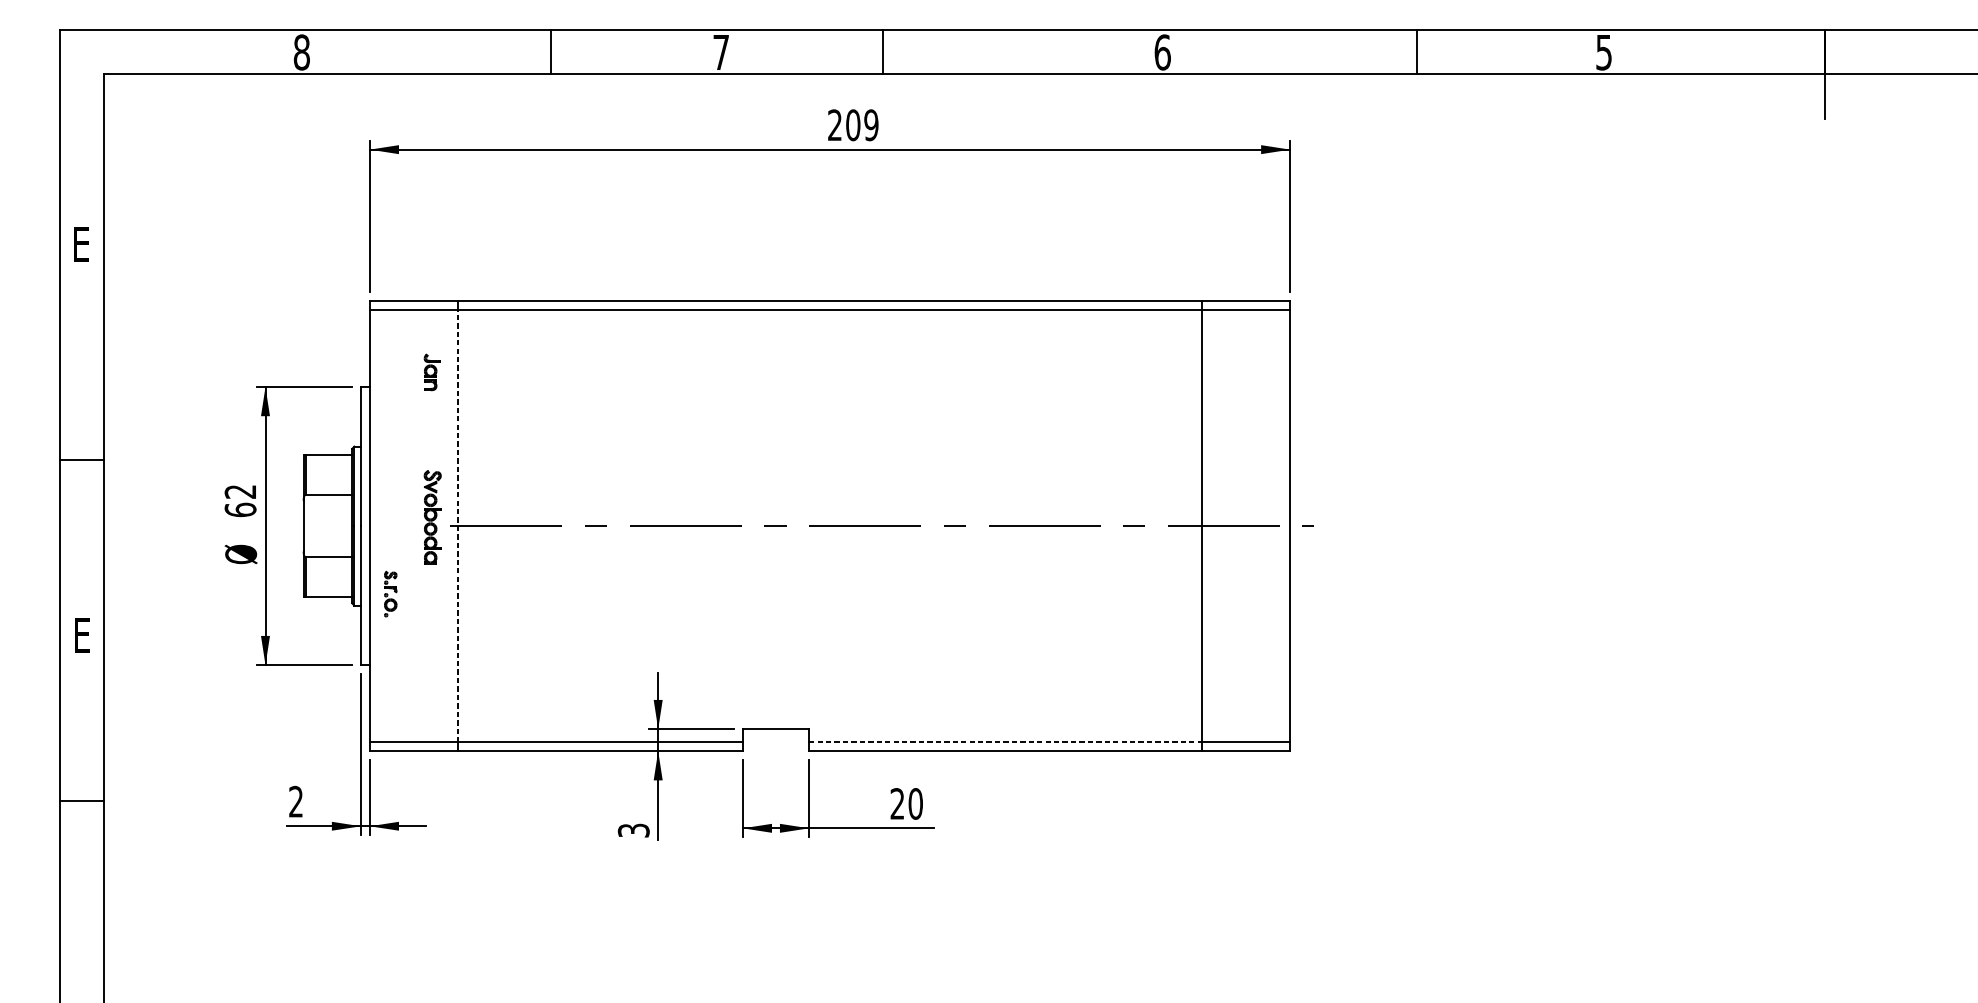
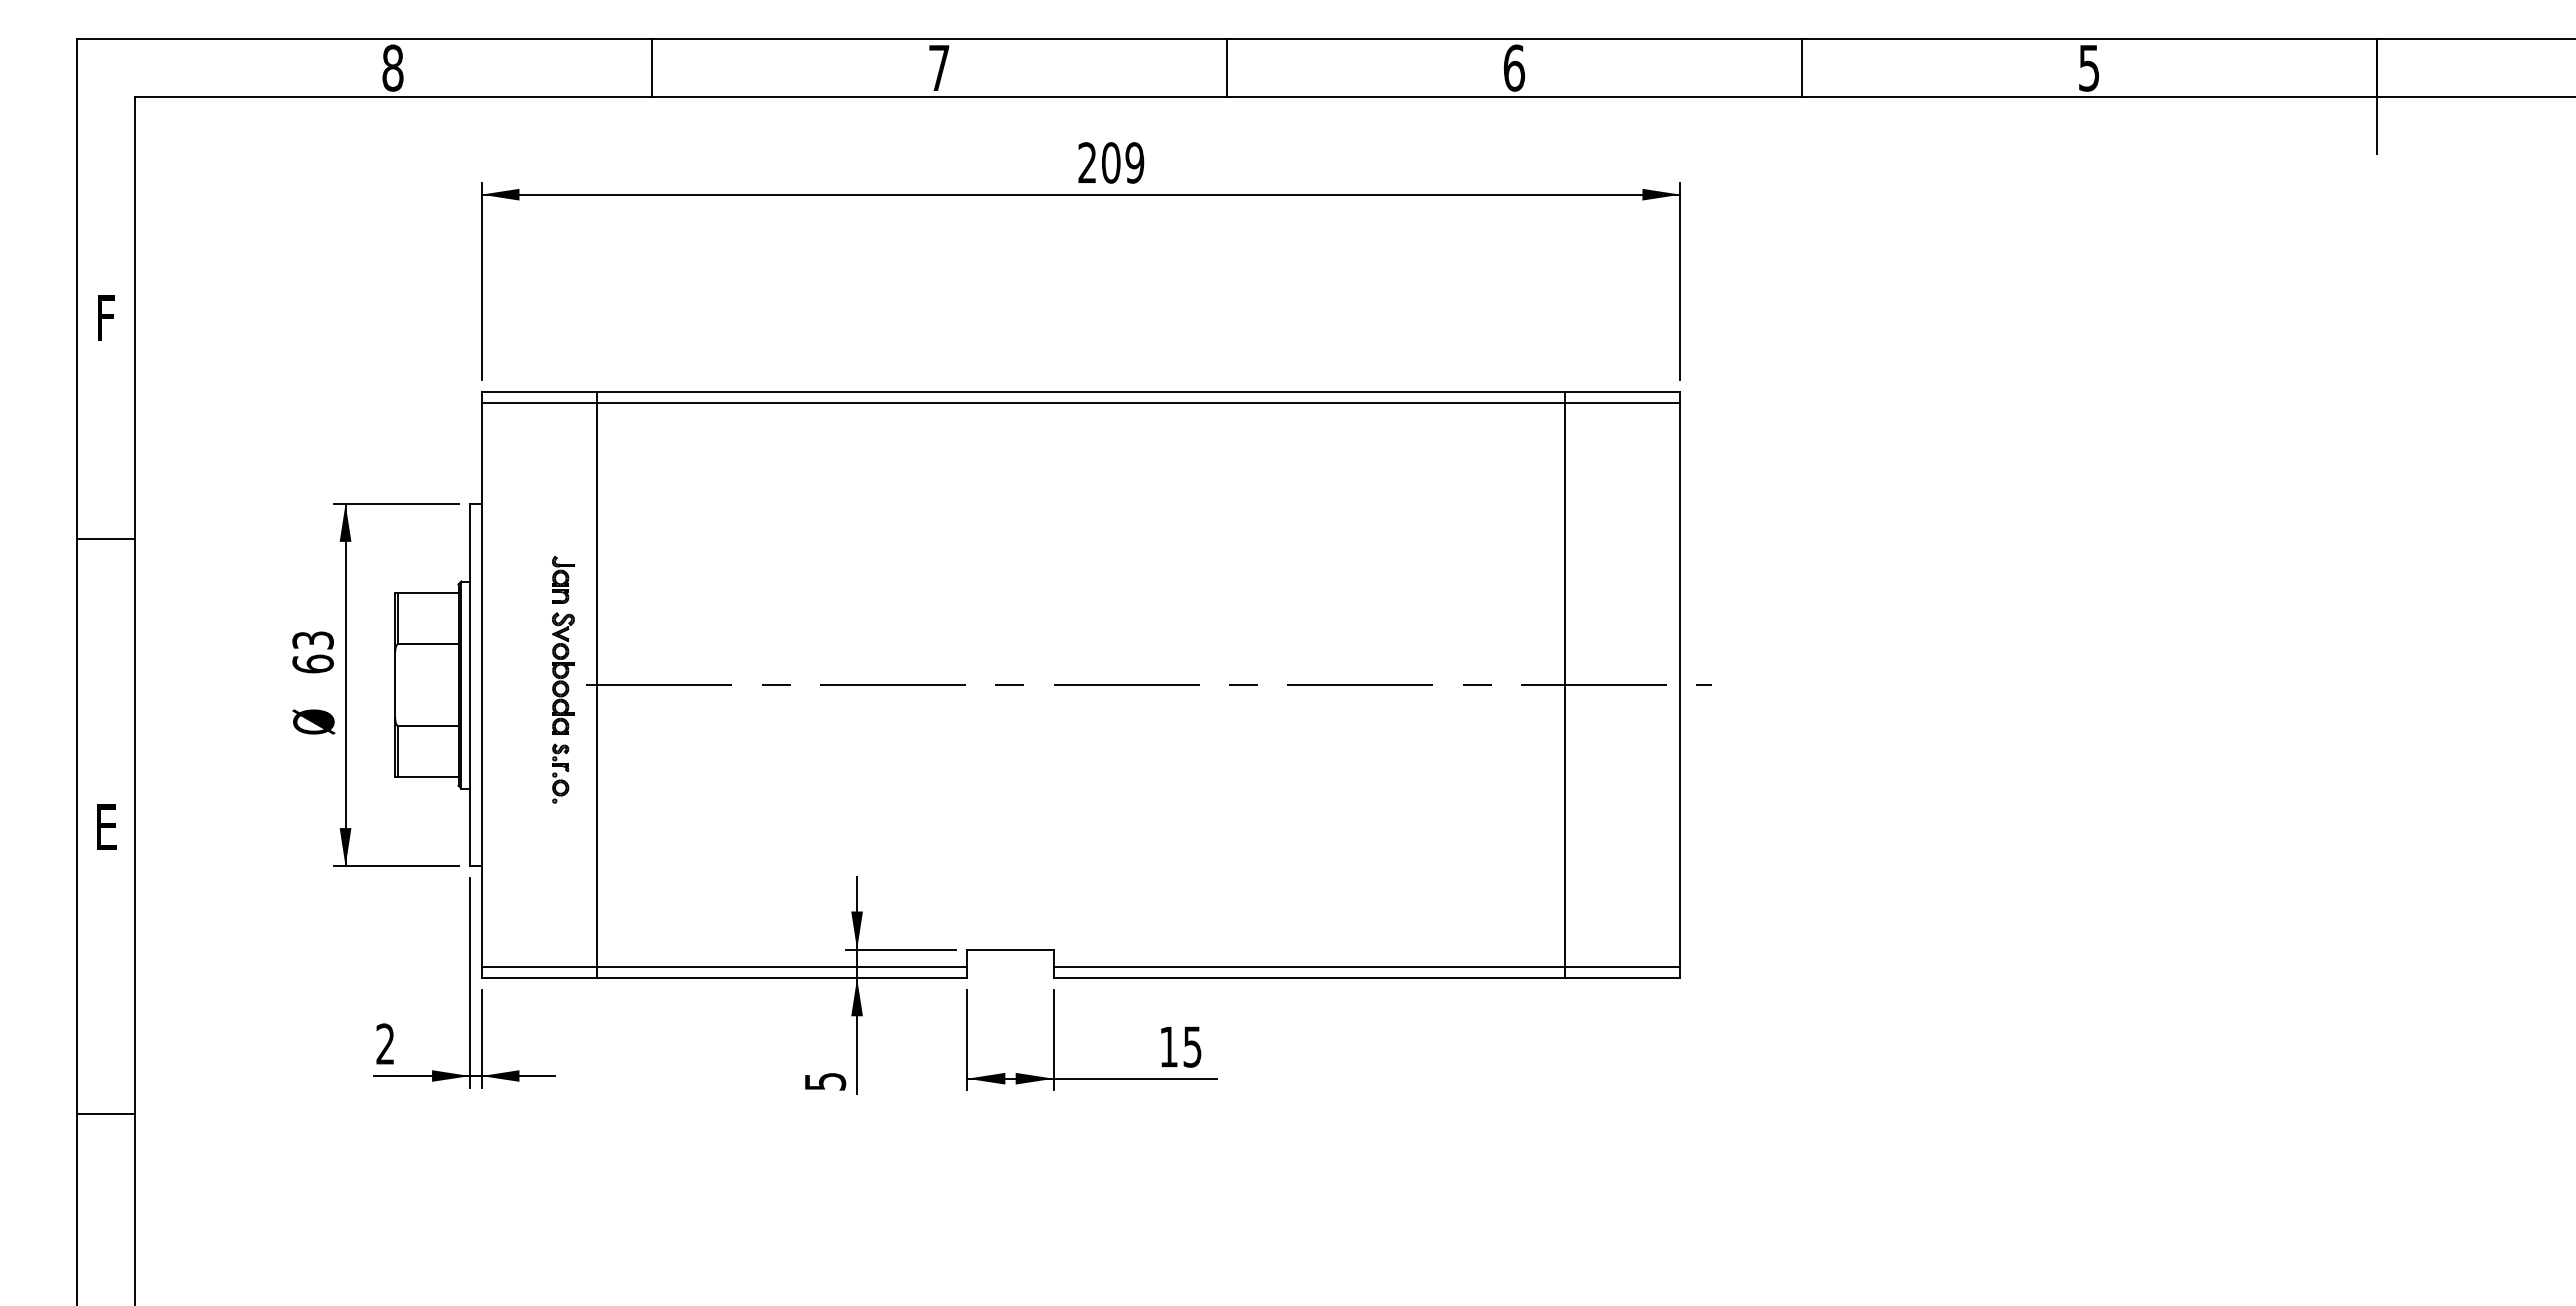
line: (551, 52) -> (652, 67), moved
line: (882, 52) -> (1227, 67), moved
line: (1416, 52) -> (1802, 67), moved
text: (81, 243) -> (105, 317), E -> F
part: (432, 372) -> (563, 579), moved
line: (81, 459) -> (105, 539), moved
text: (240, 491) -> (312, 640), 62 -> 63
line: (458, 526) -> (596, 685), dashed -> solid
part: (390, 594) -> (560, 773), moved
line: (1005, 742) -> (1309, 966), dashed -> solid
line: (81, 800) -> (105, 1114), moved
text: (906, 803) -> (1180, 1046), 20 -> 15
text: (633, 830) -> (824, 1081), 3 -> 5

